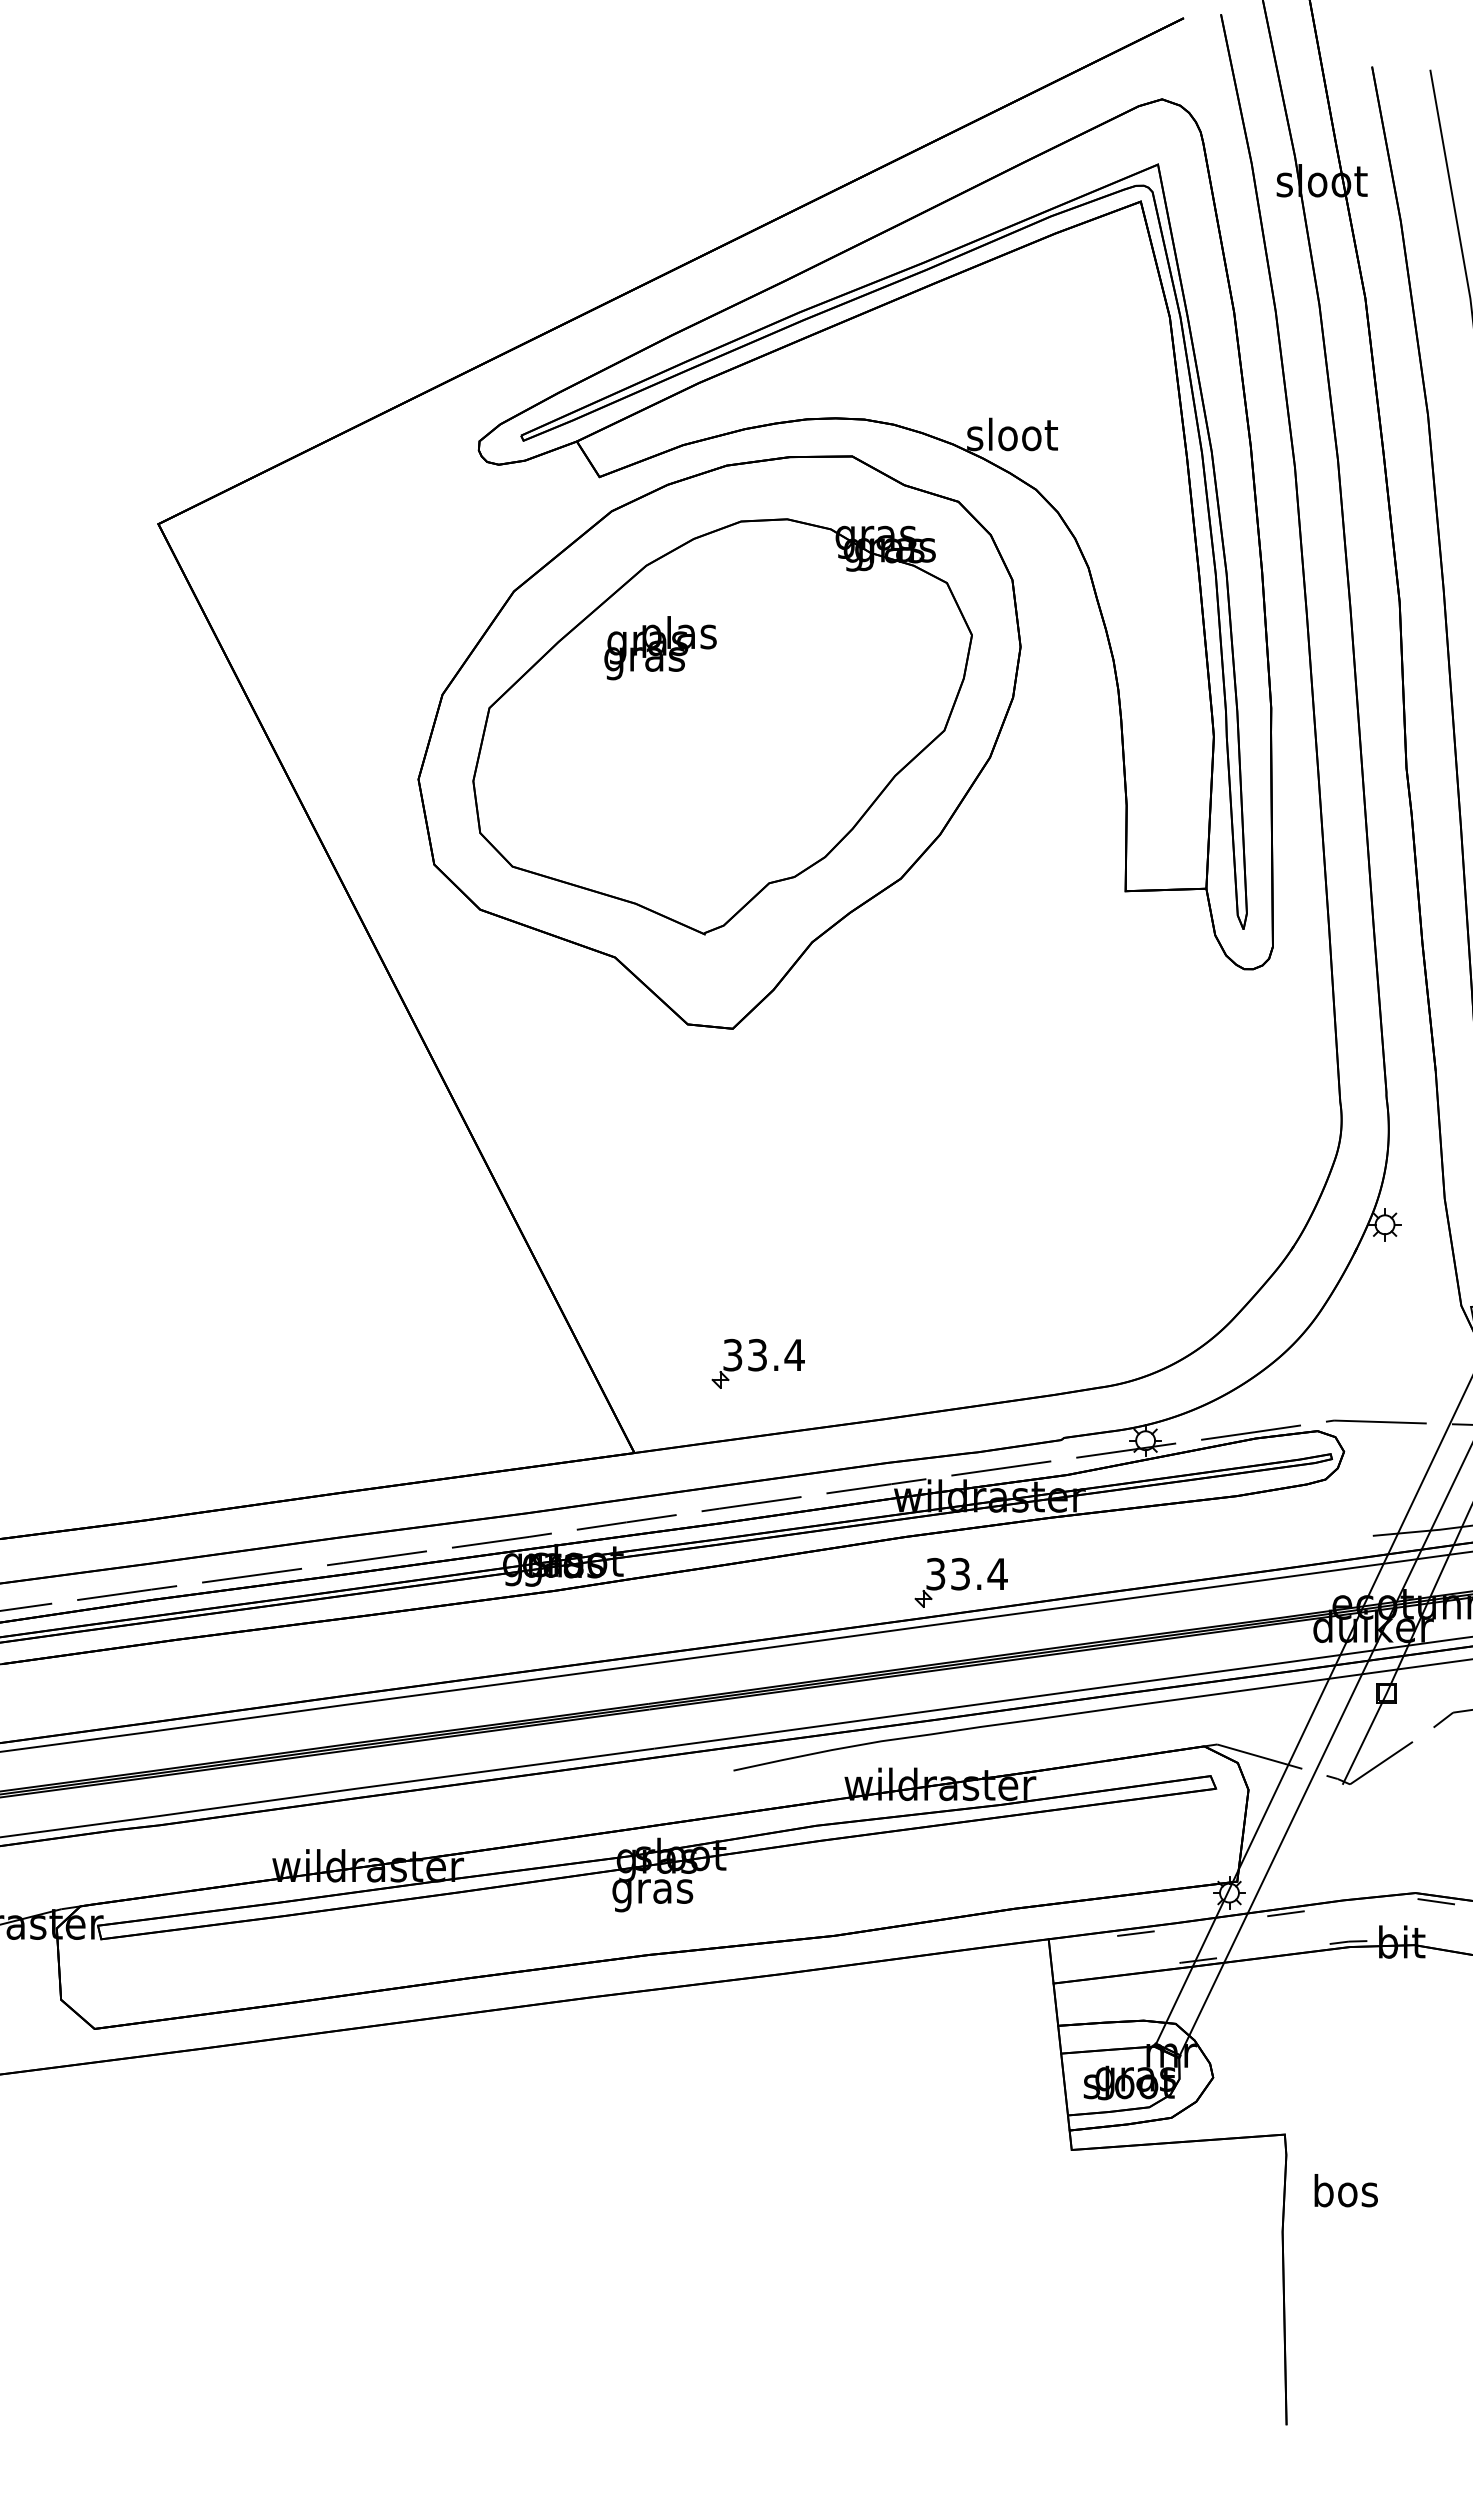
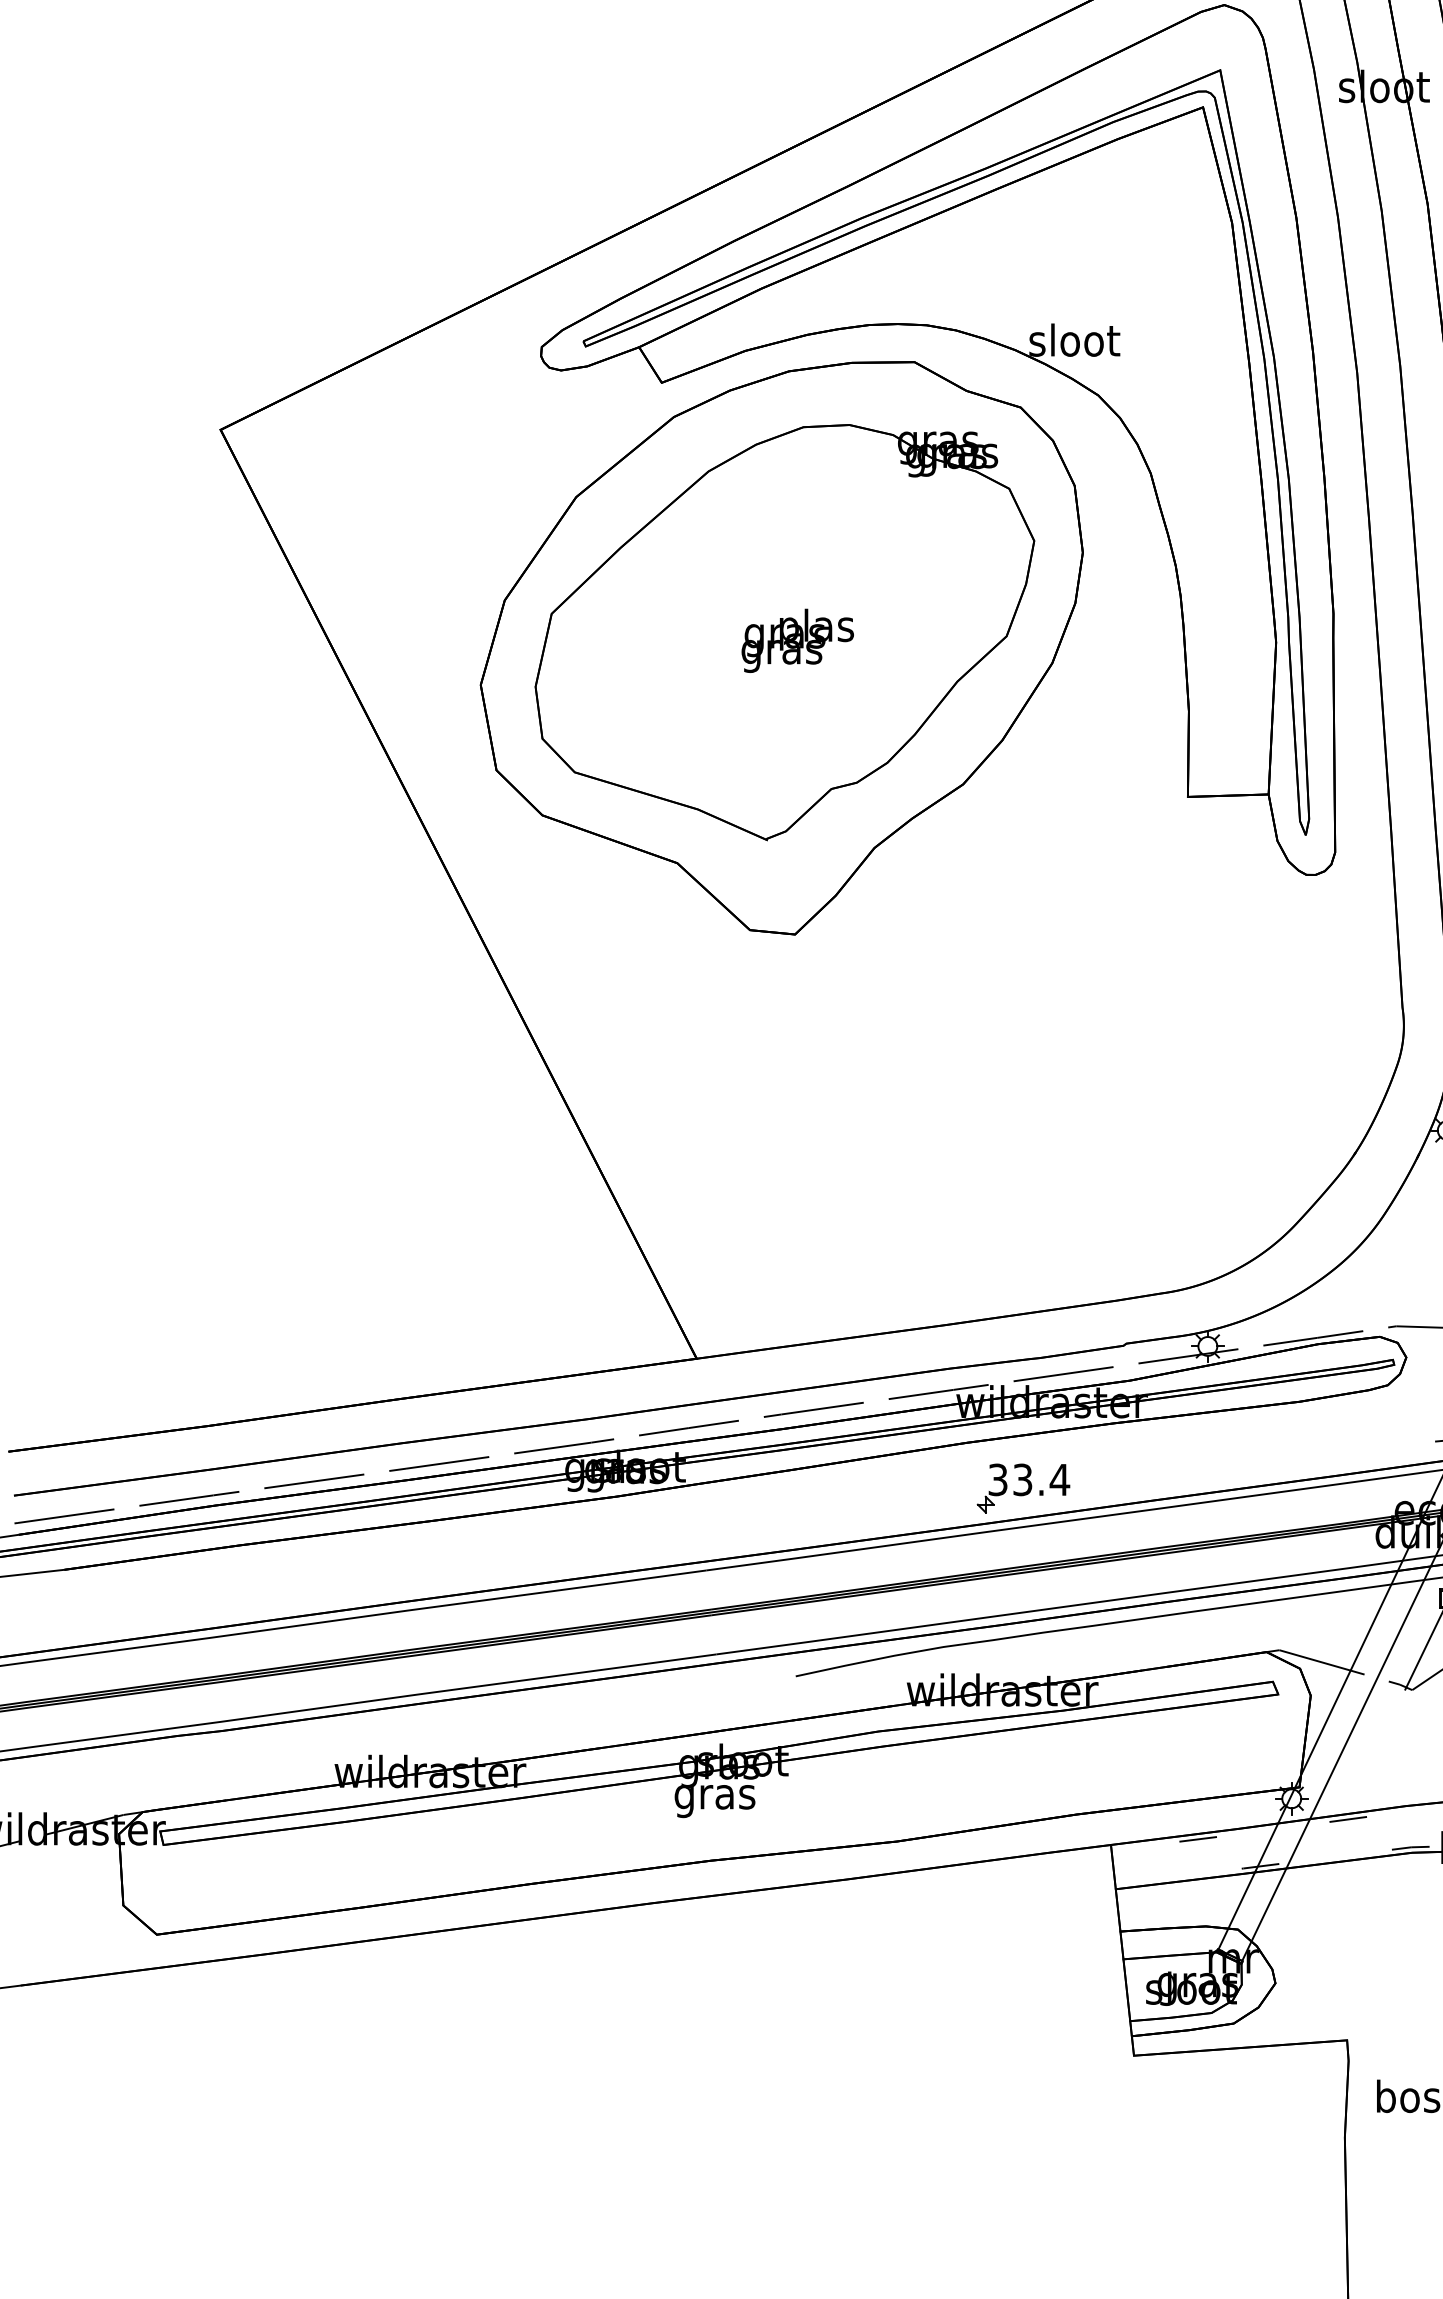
text: (660, 648) -> (797, 641), moved
part: (757, 1363) -> (819, 1269), removed

